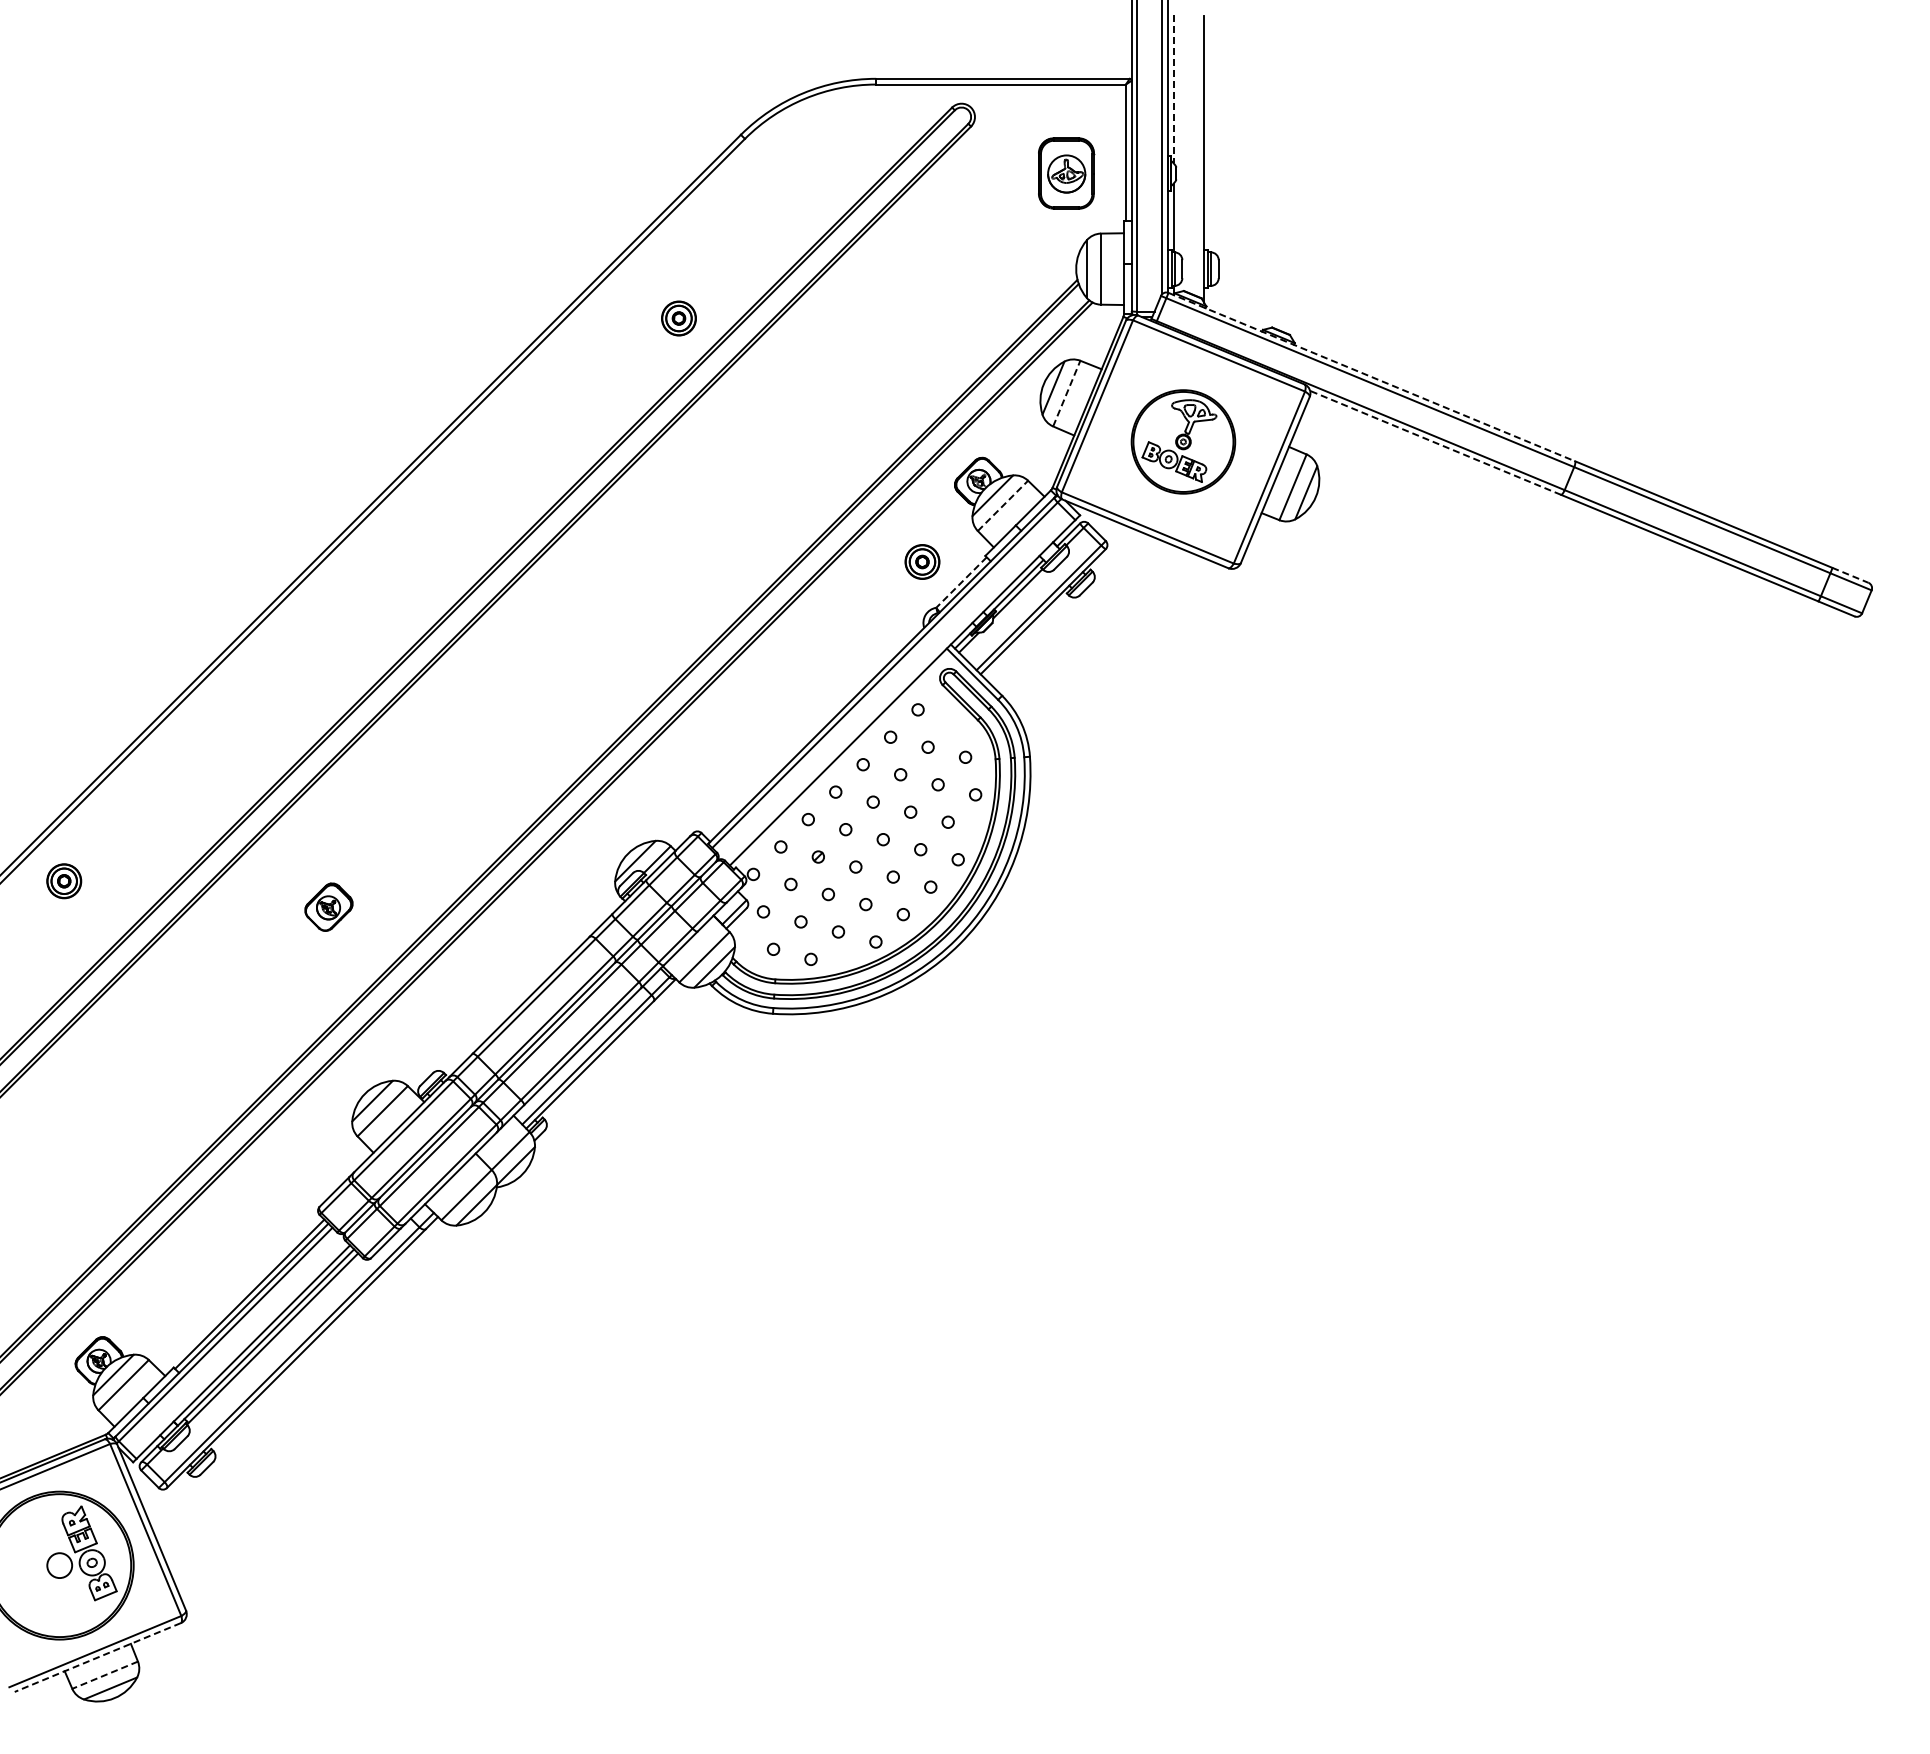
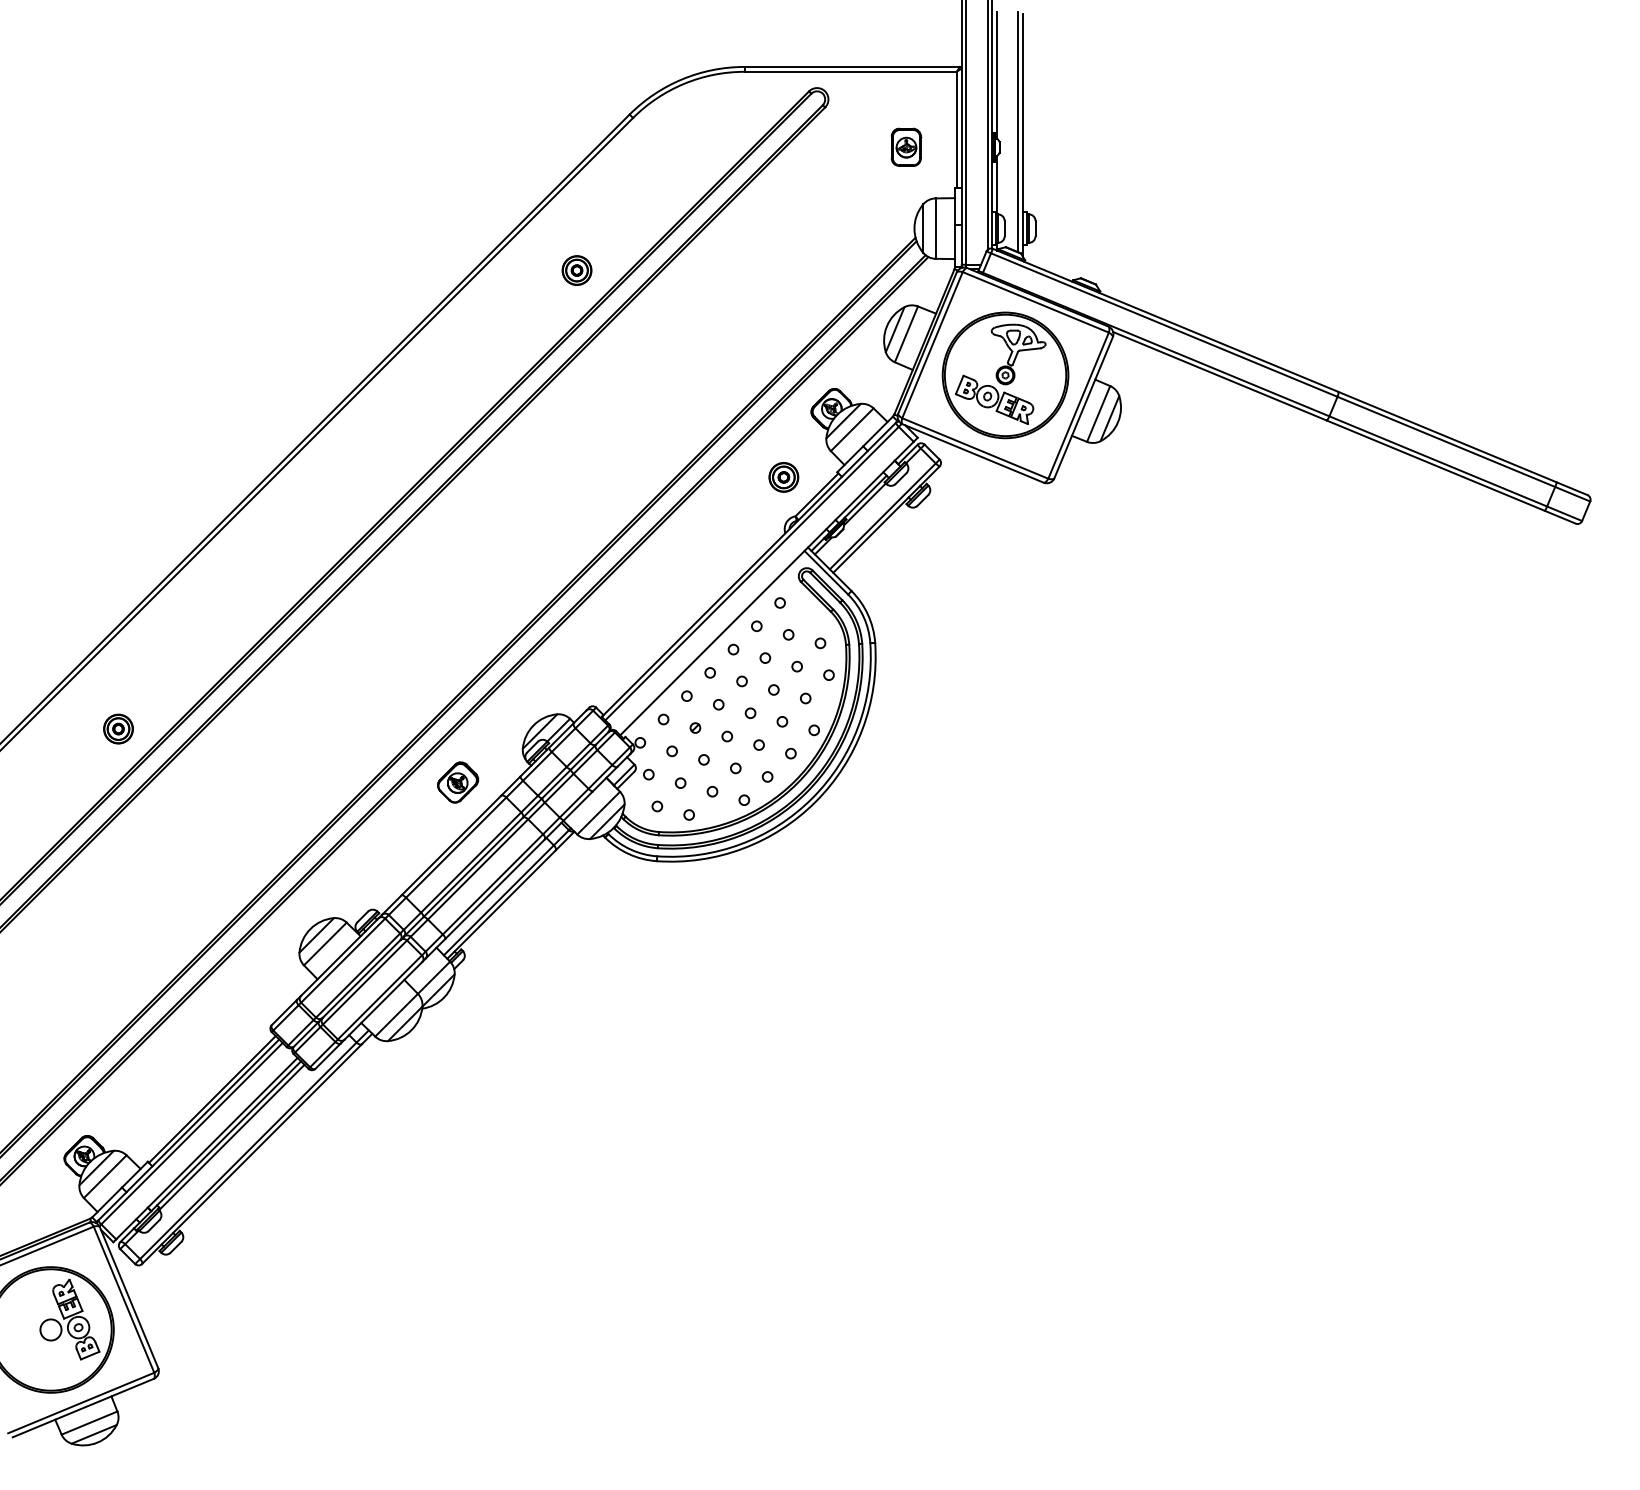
line: (1173, 89) -> (997, 76), dashed -> solid
line: (1198, 155) -> (1018, 132), added
part: (1066, 173) -> (906, 147), size x0.62
line: (1372, 377) -> (1166, 320), dashed -> solid
line: (1066, 393) -> (906, 334), dashed -> solid
part: (1183, 441) -> (1005, 375), size x1.43
line: (1435, 442) -> (1219, 375), dashed -> solid
line: (1002, 505) -> (851, 429), dashed -> solid
line: (1850, 575) -> (1572, 488), dashed -> solid
line: (961, 582) -> (817, 494), dashed -> solid
part: (64, 881) -> (118, 729), moved
part: (328, 906) -> (457, 781), moved
line: (97, 1657) -> (83, 1408), dashed -> solid
line: (105, 1675) -> (89, 1423), dashed -> solid

